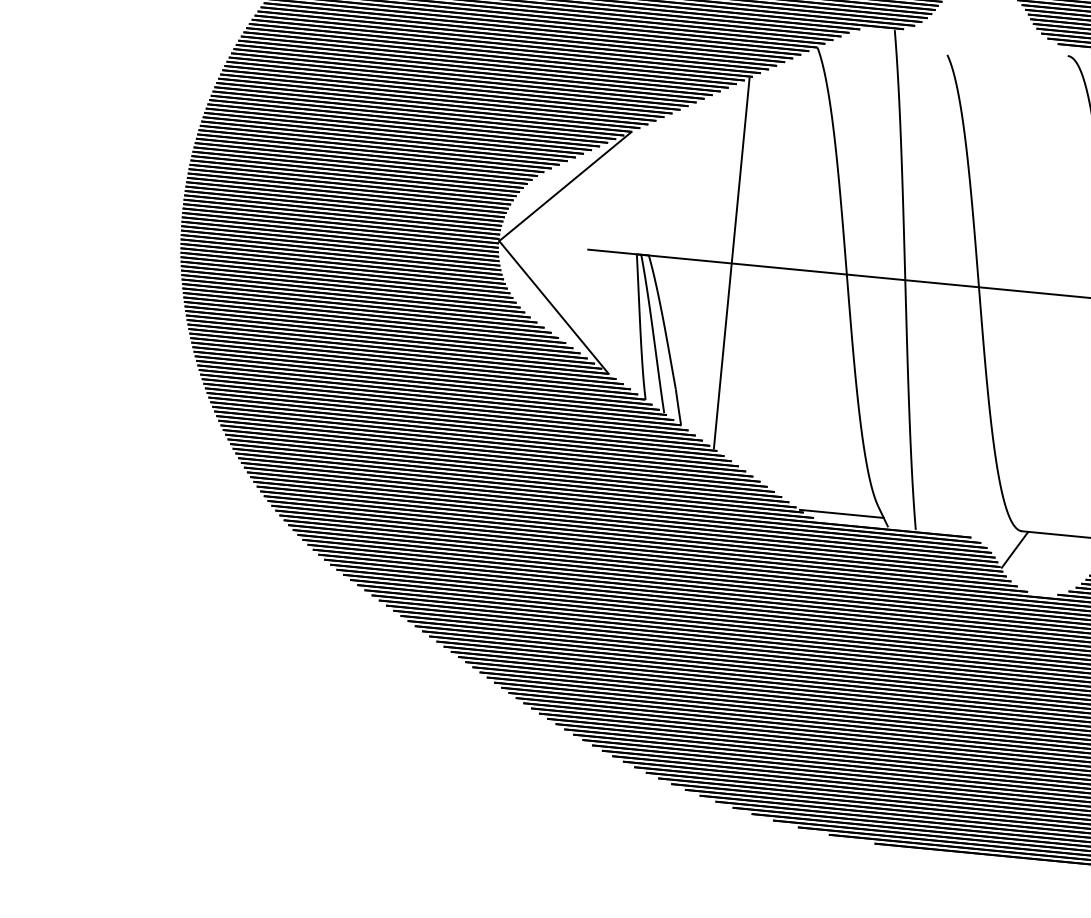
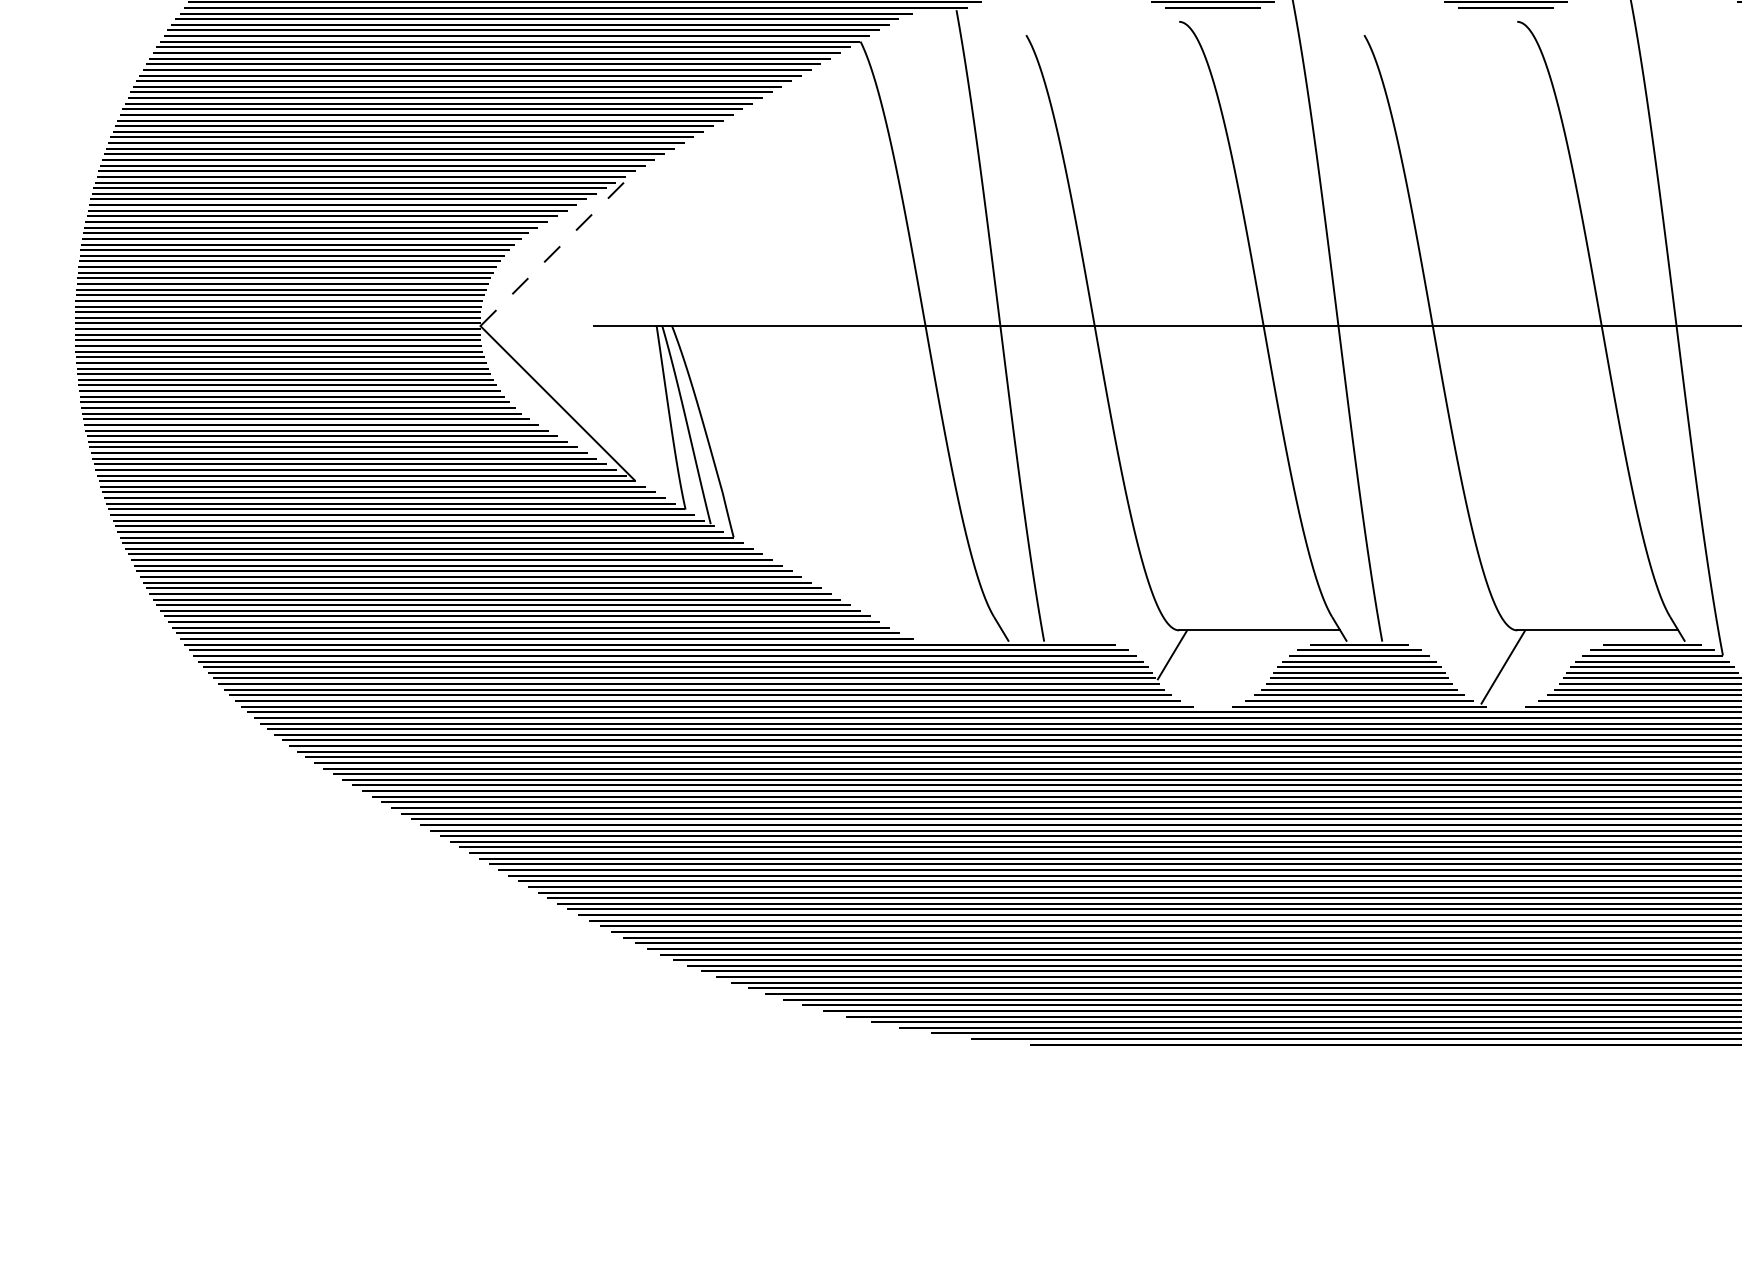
line: (565, 187) -> (557, 249), solid -> dashed
line: (731, 263) -> (778, 326), removed
line: (841, 514) -> (948, 630), removed

